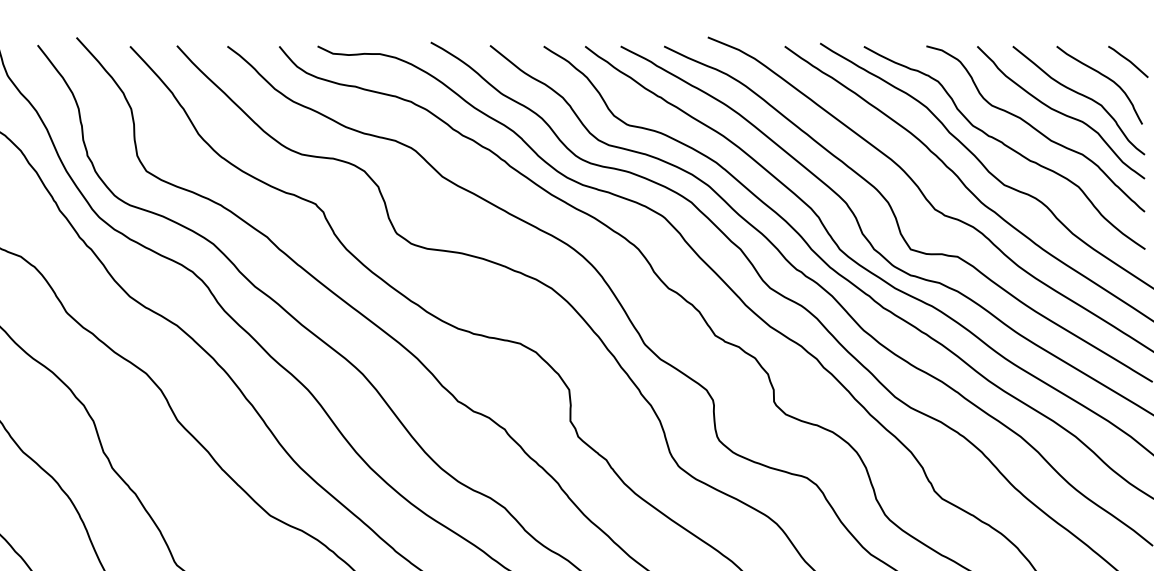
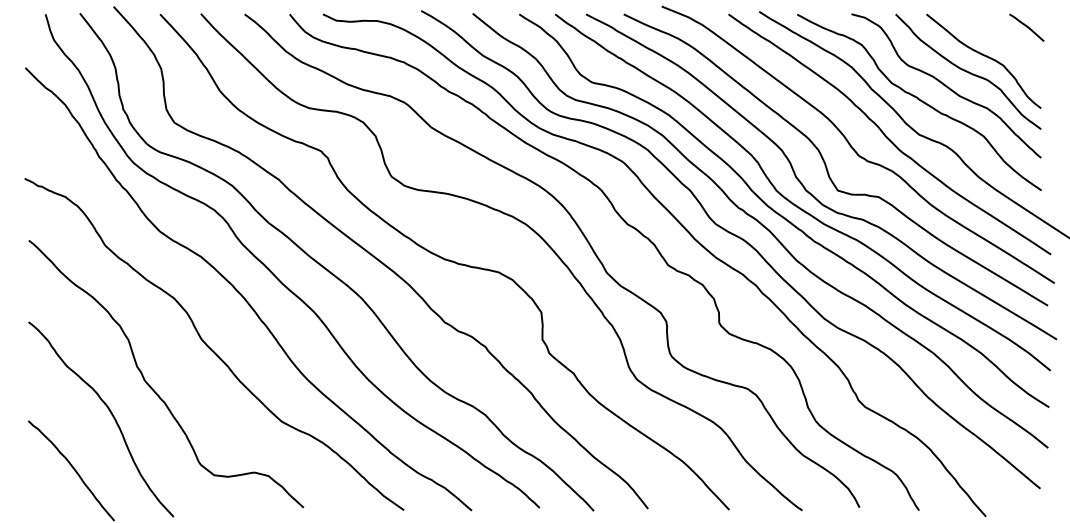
curve: (1102, 76) -> (1004, 40), removed

